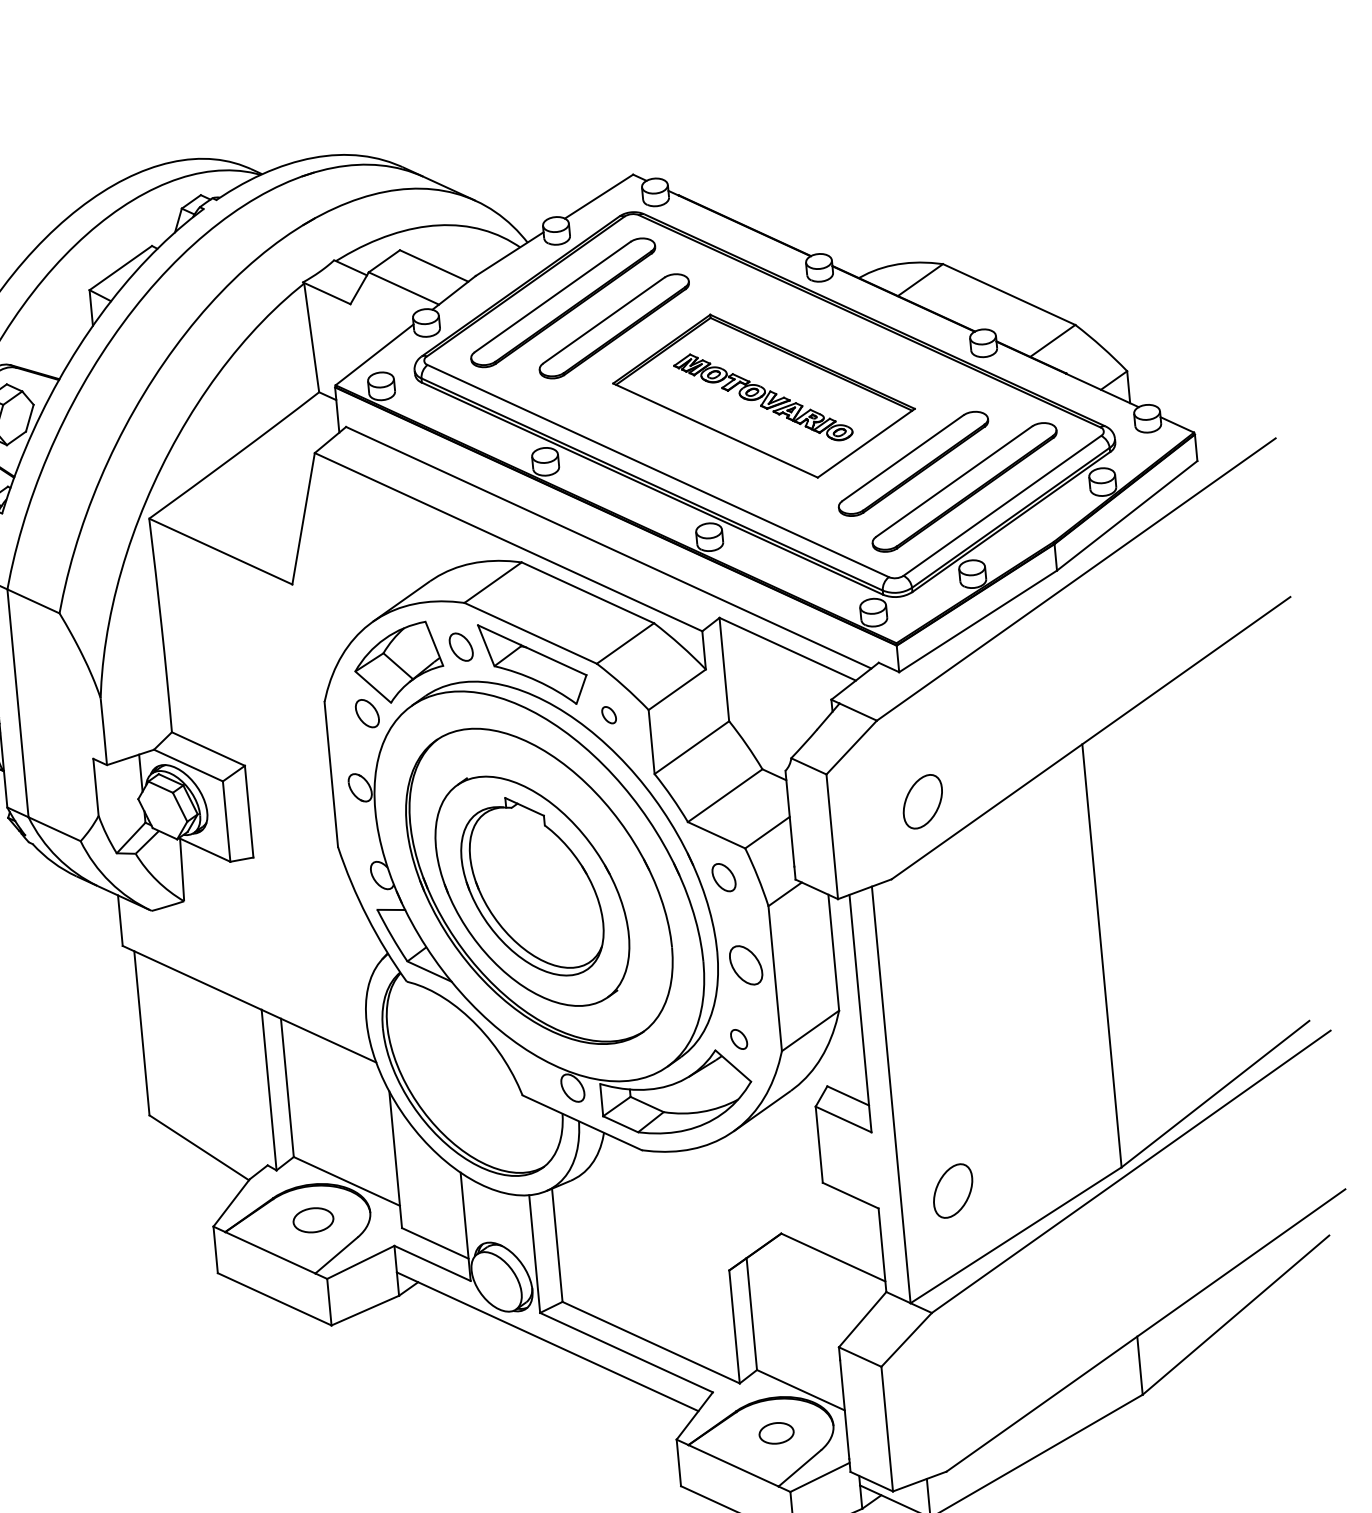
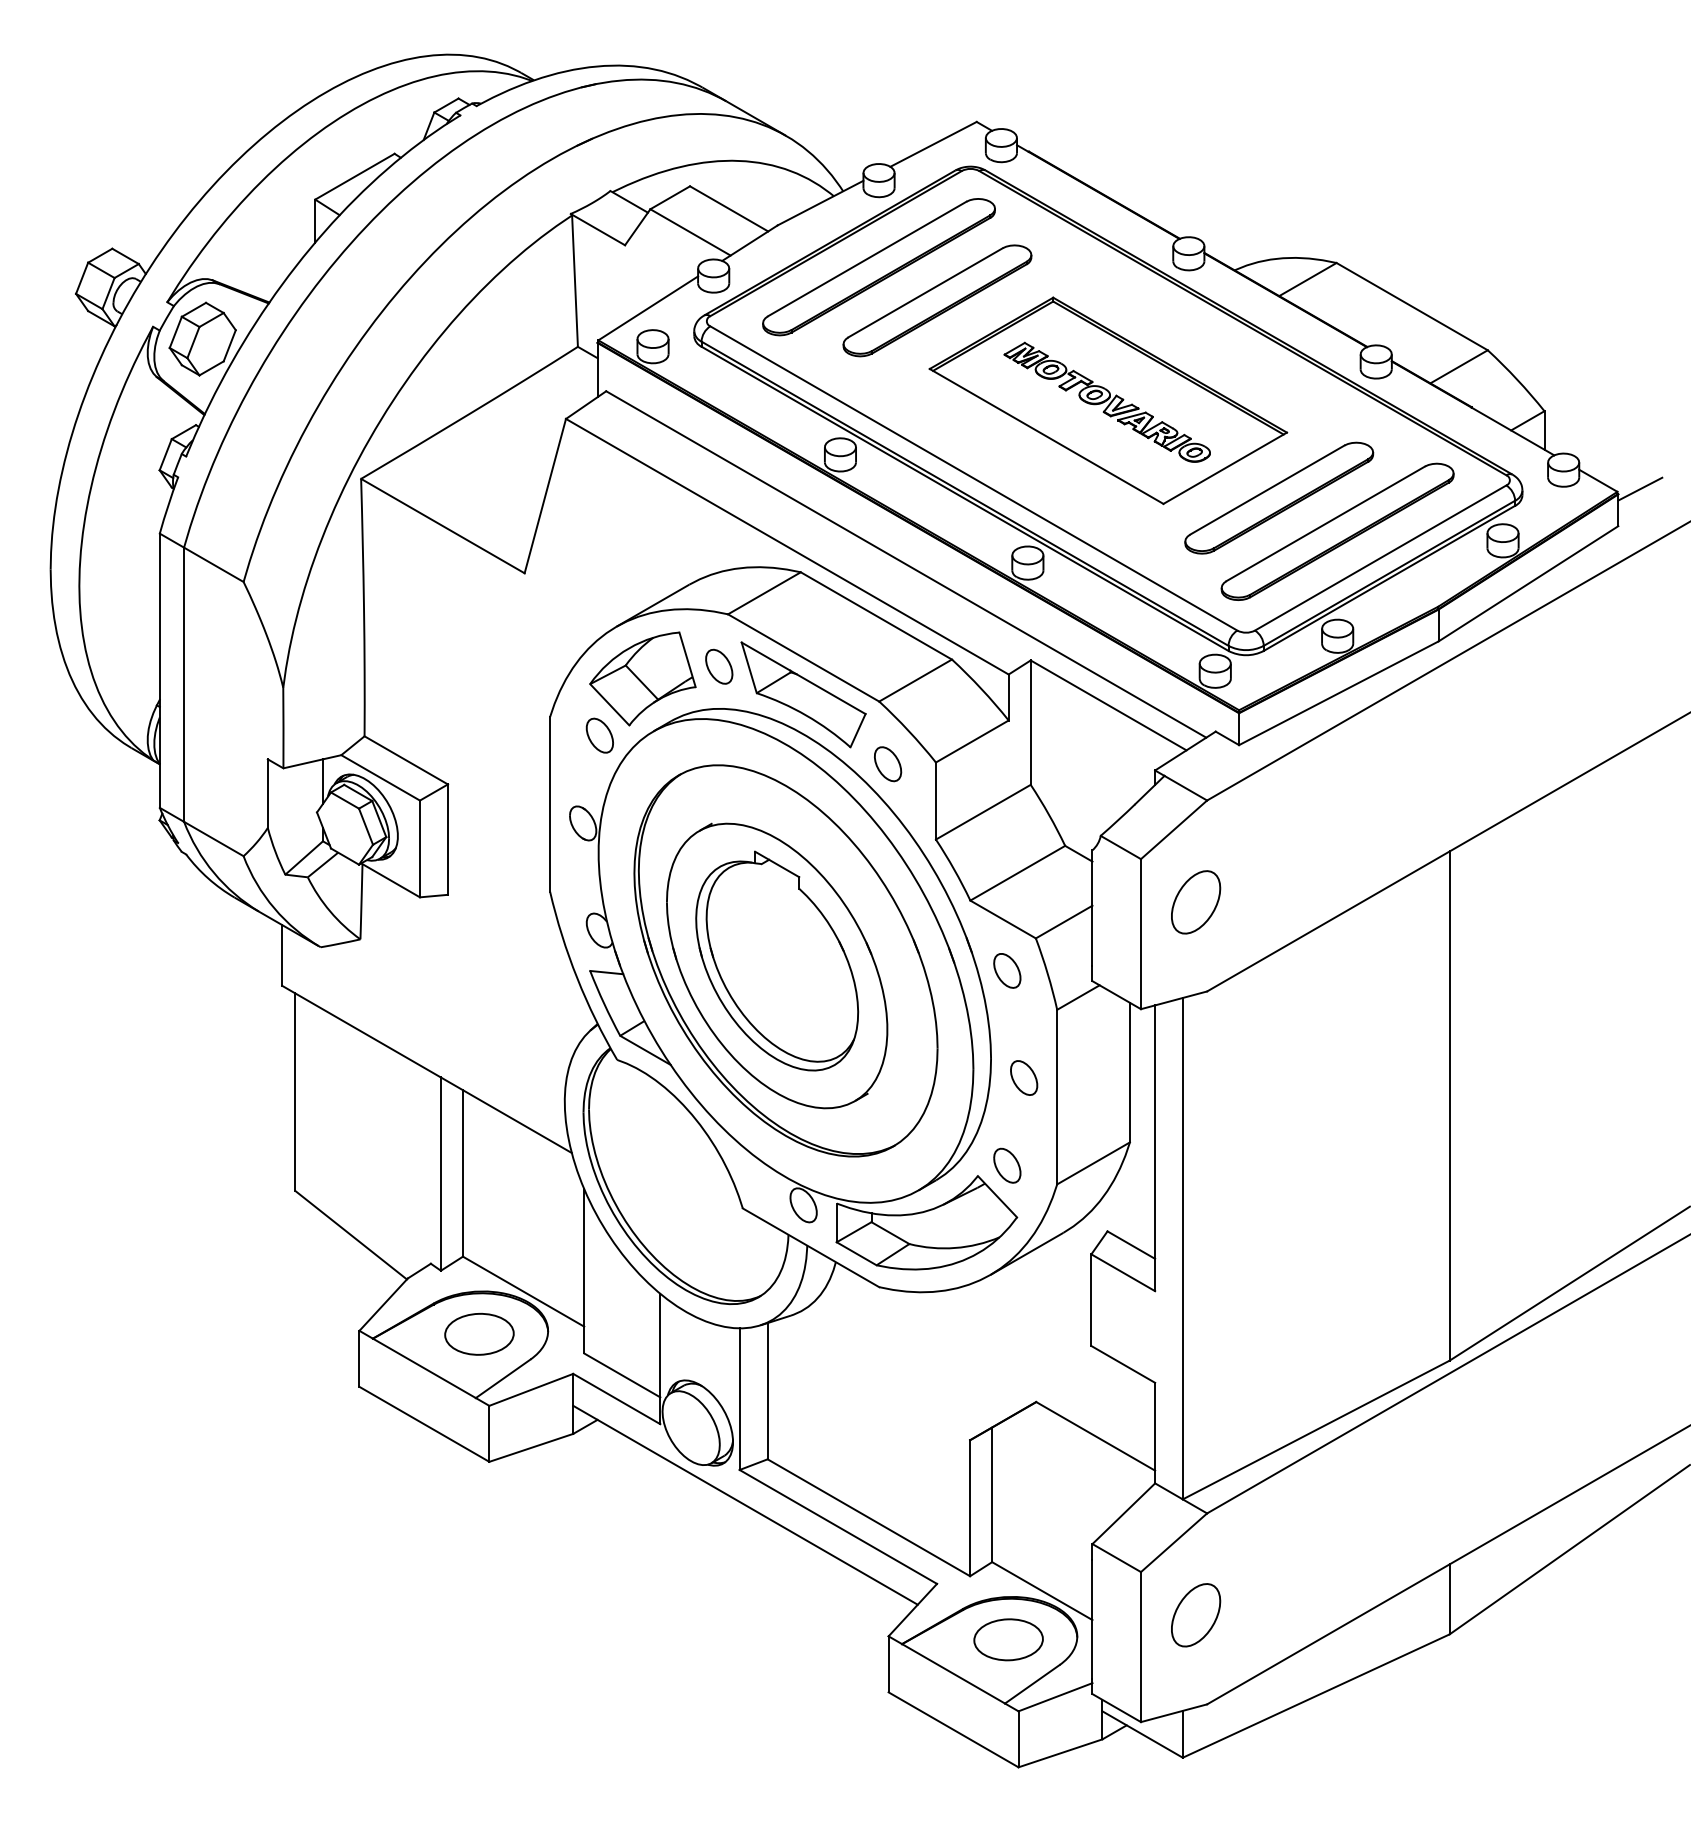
line: (1212, 428) -> (1640, 488), added
part: (609, 715) -> (888, 764), size x1.67
part: (923, 801) -> (1196, 902), moved
part: (746, 964) -> (1024, 1077), size x0.71
part: (739, 1039) -> (1007, 1165), size x1.43
part: (953, 1191) -> (1196, 1615), moved
part: (313, 1220) -> (479, 1334), size x1.43
part: (776, 1433) -> (1008, 1639), size x1.67

